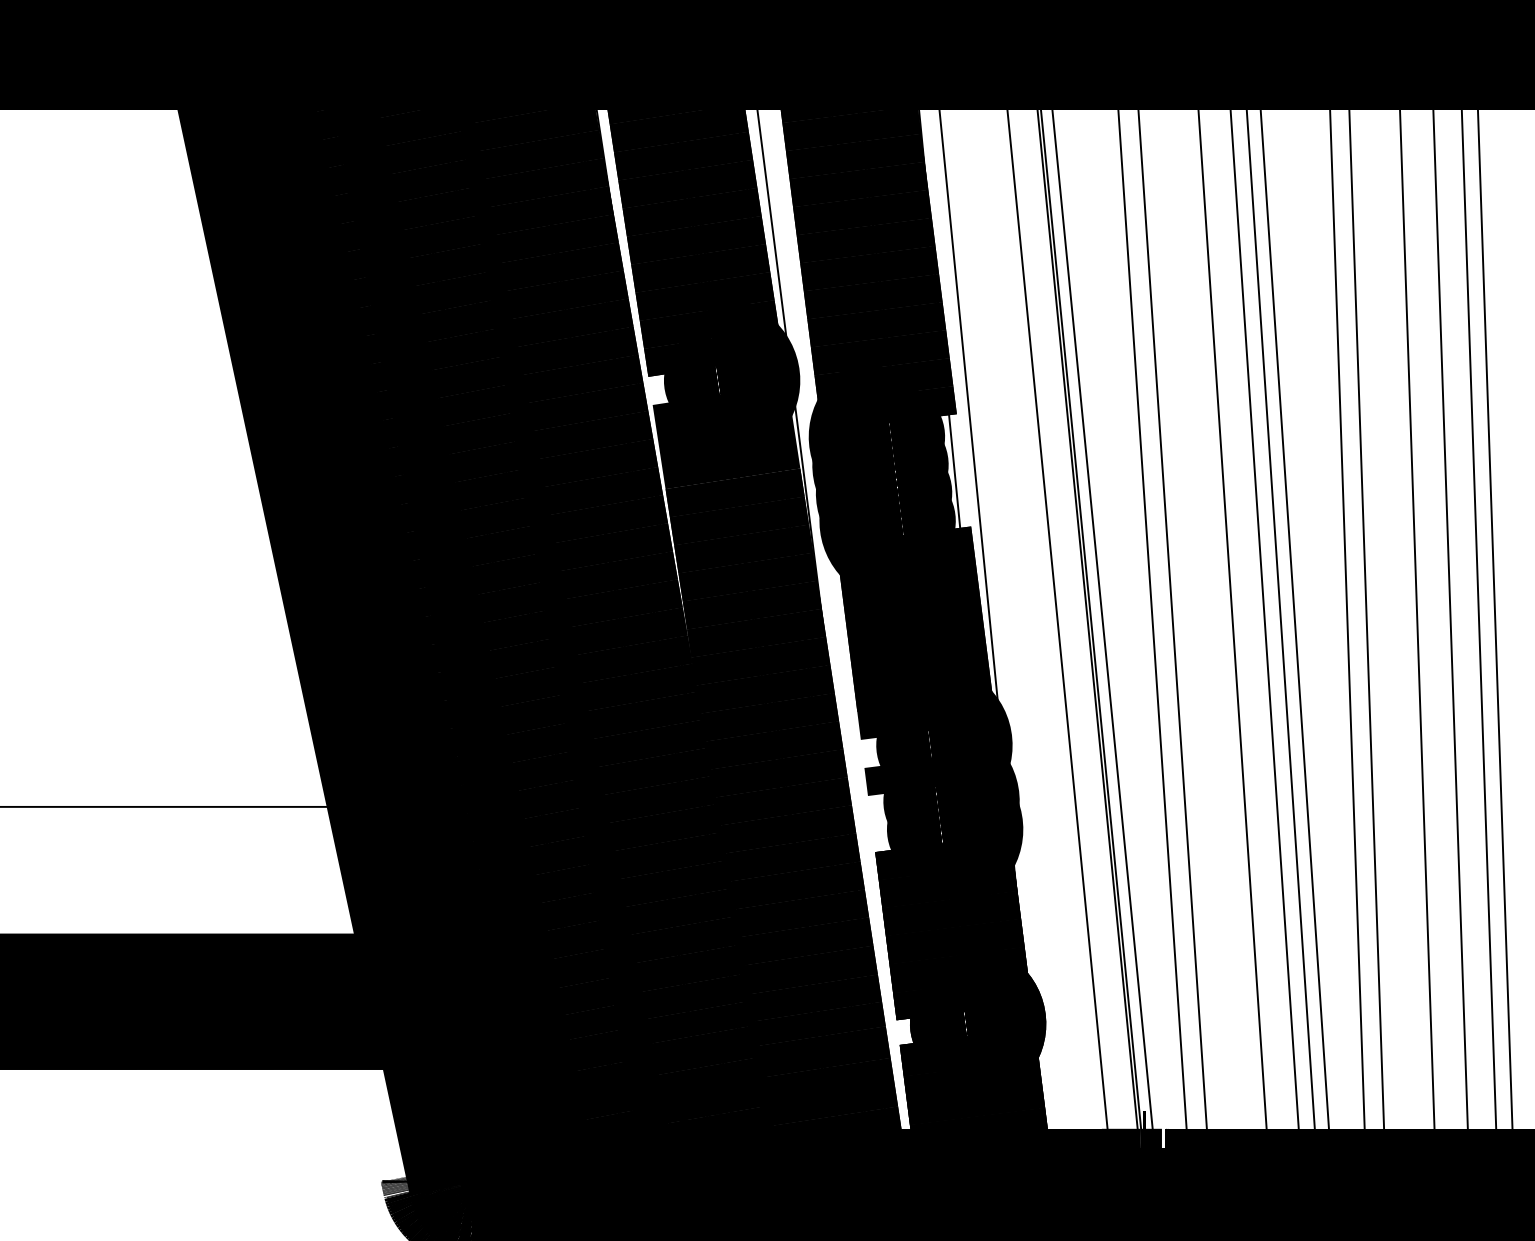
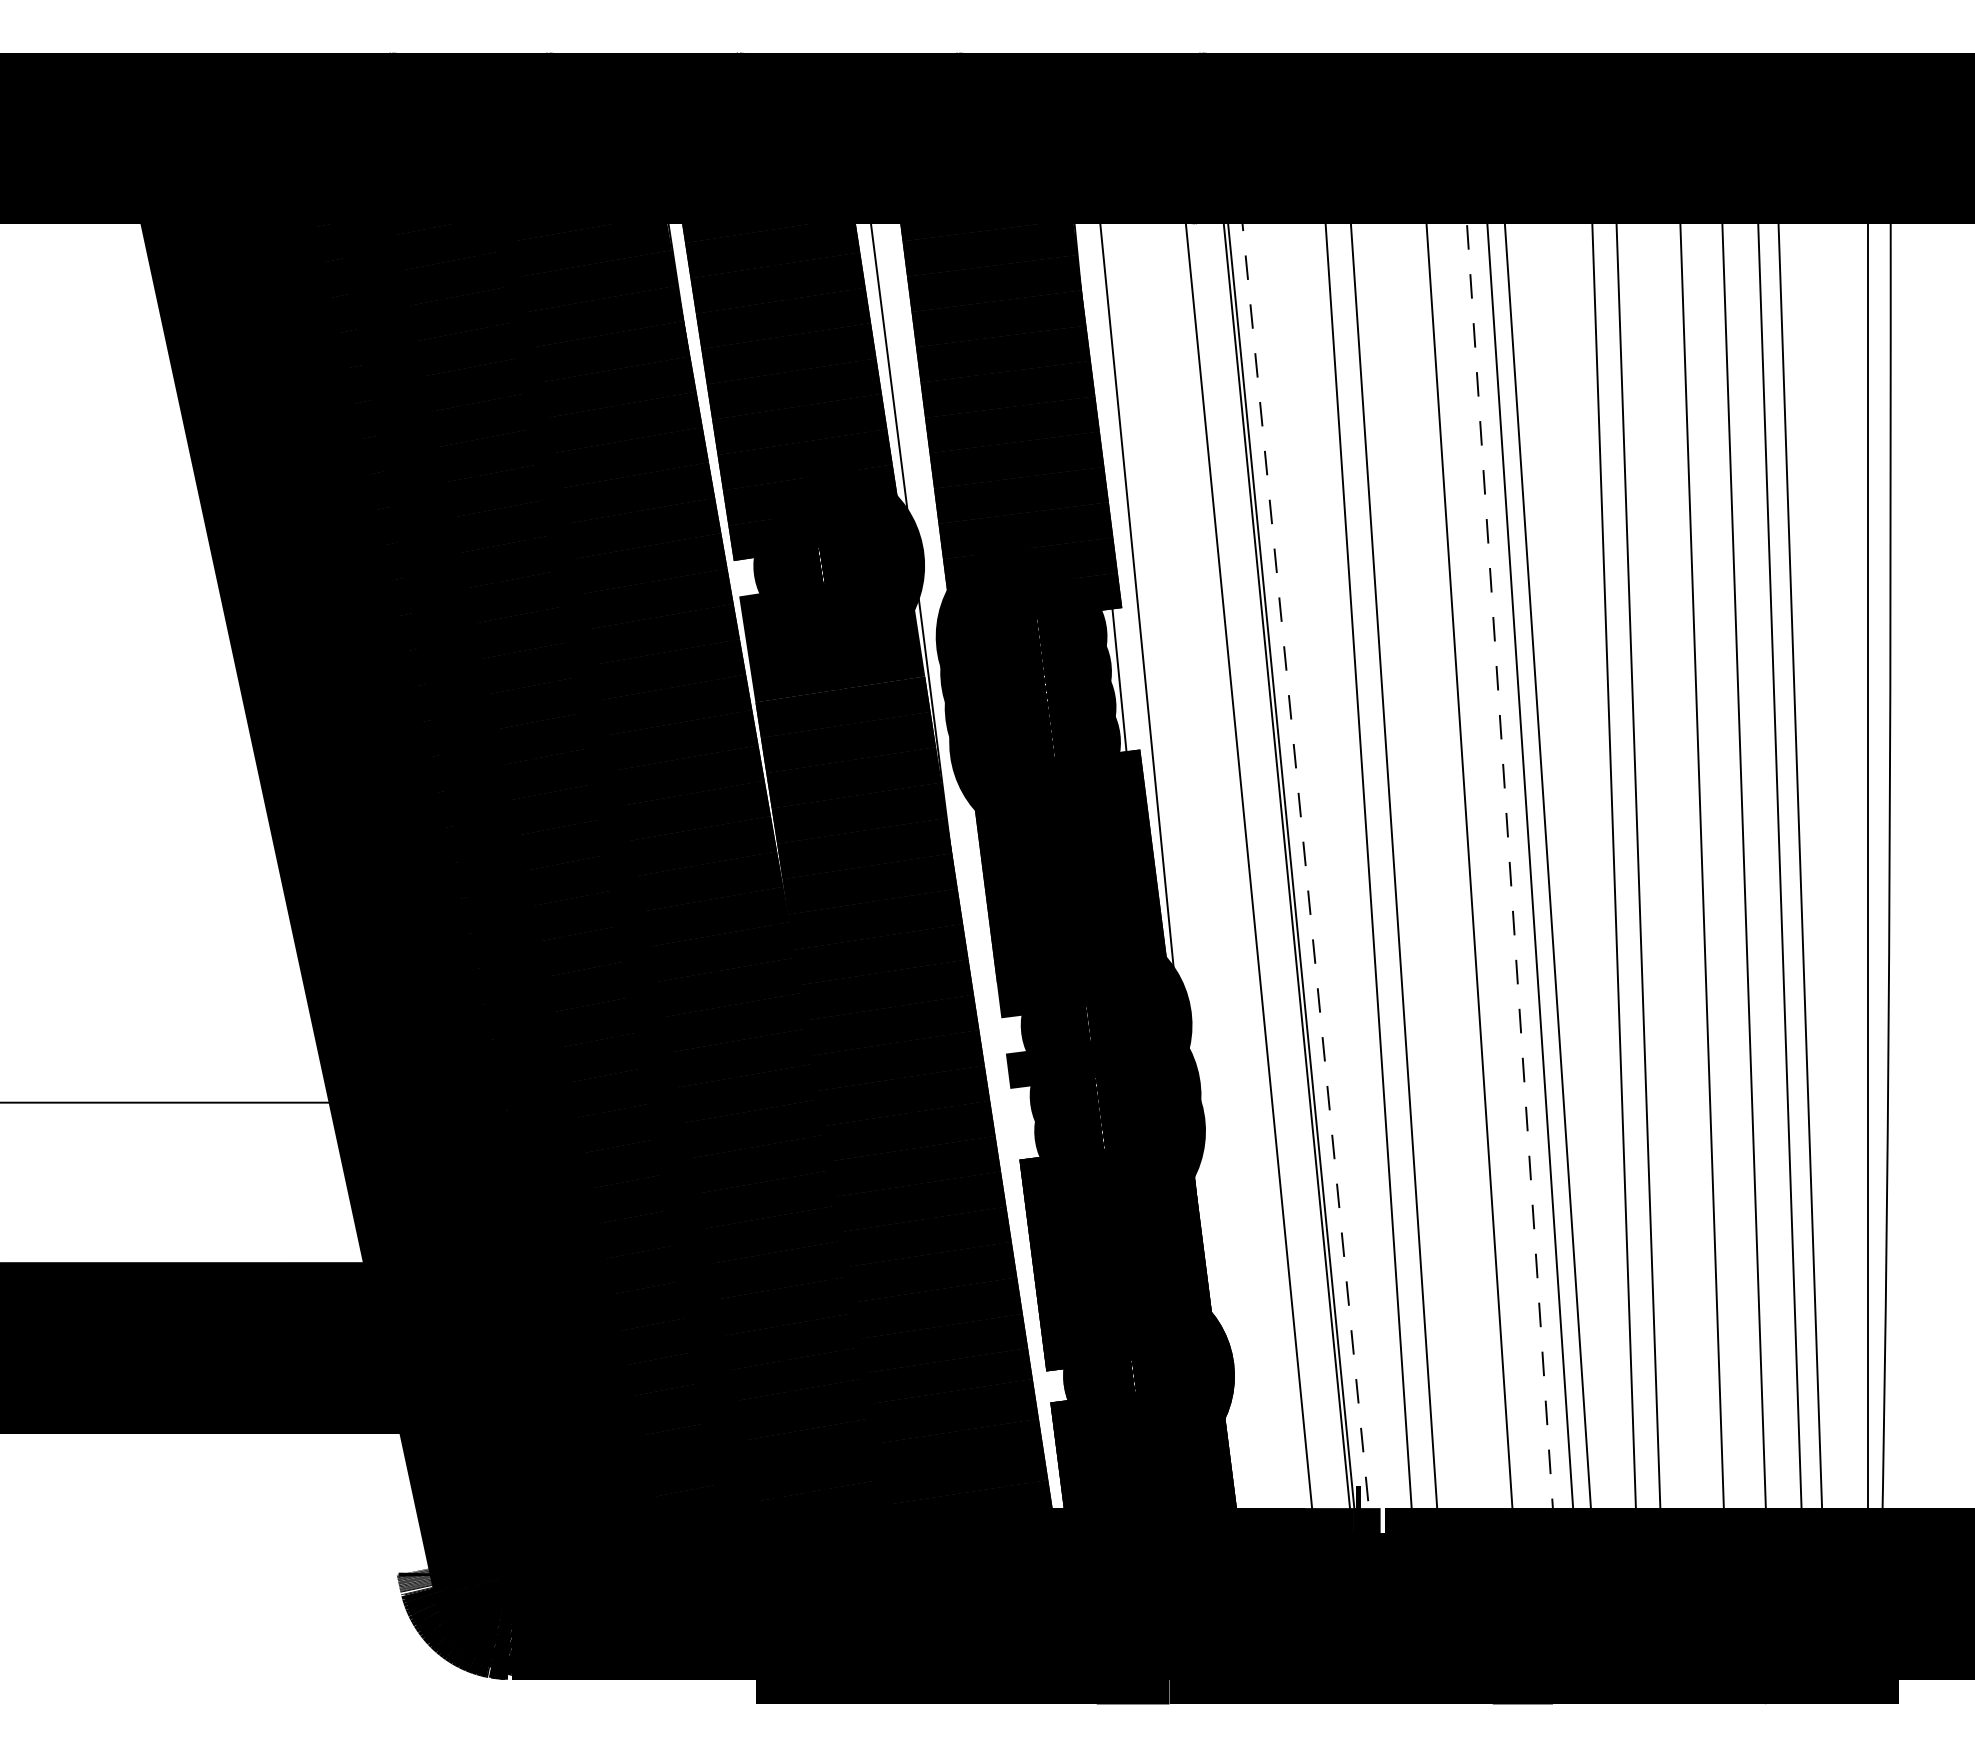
line: (1264, 618) -> (1509, 865), solid -> dashed
line: (1102, 619) -> (1305, 866), solid -> dashed

